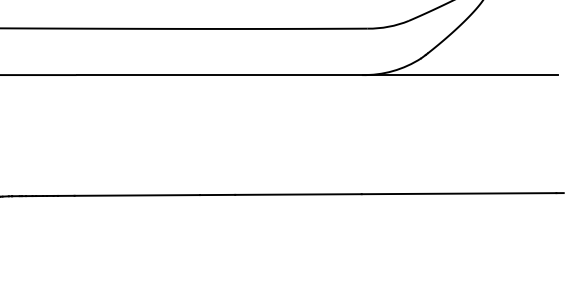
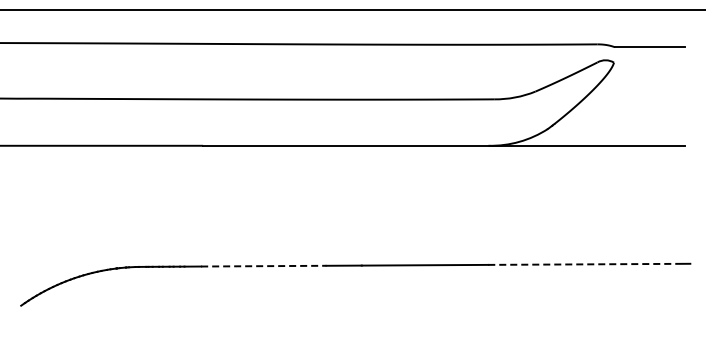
line: (459, 193) -> (586, 264), solid -> dashed
line: (136, 195) -> (263, 266), solid -> dashed

